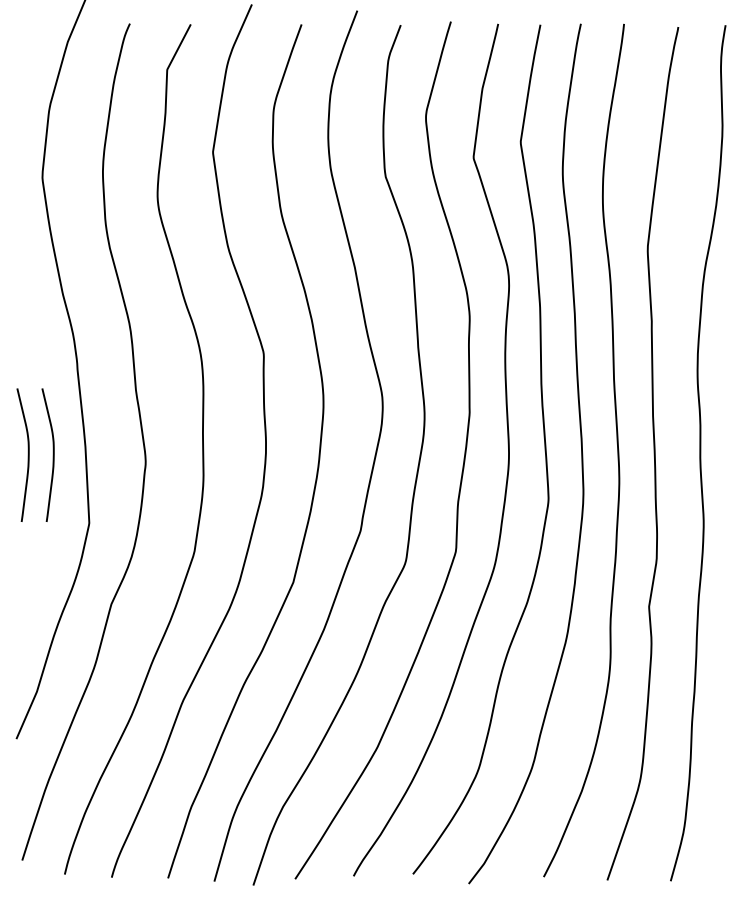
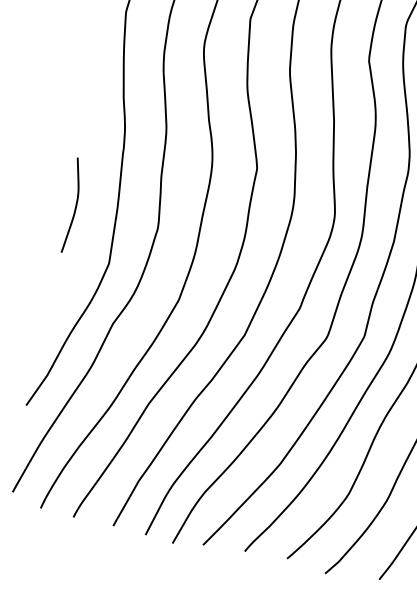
curve: (52, 454) -> (93, 209), removed

